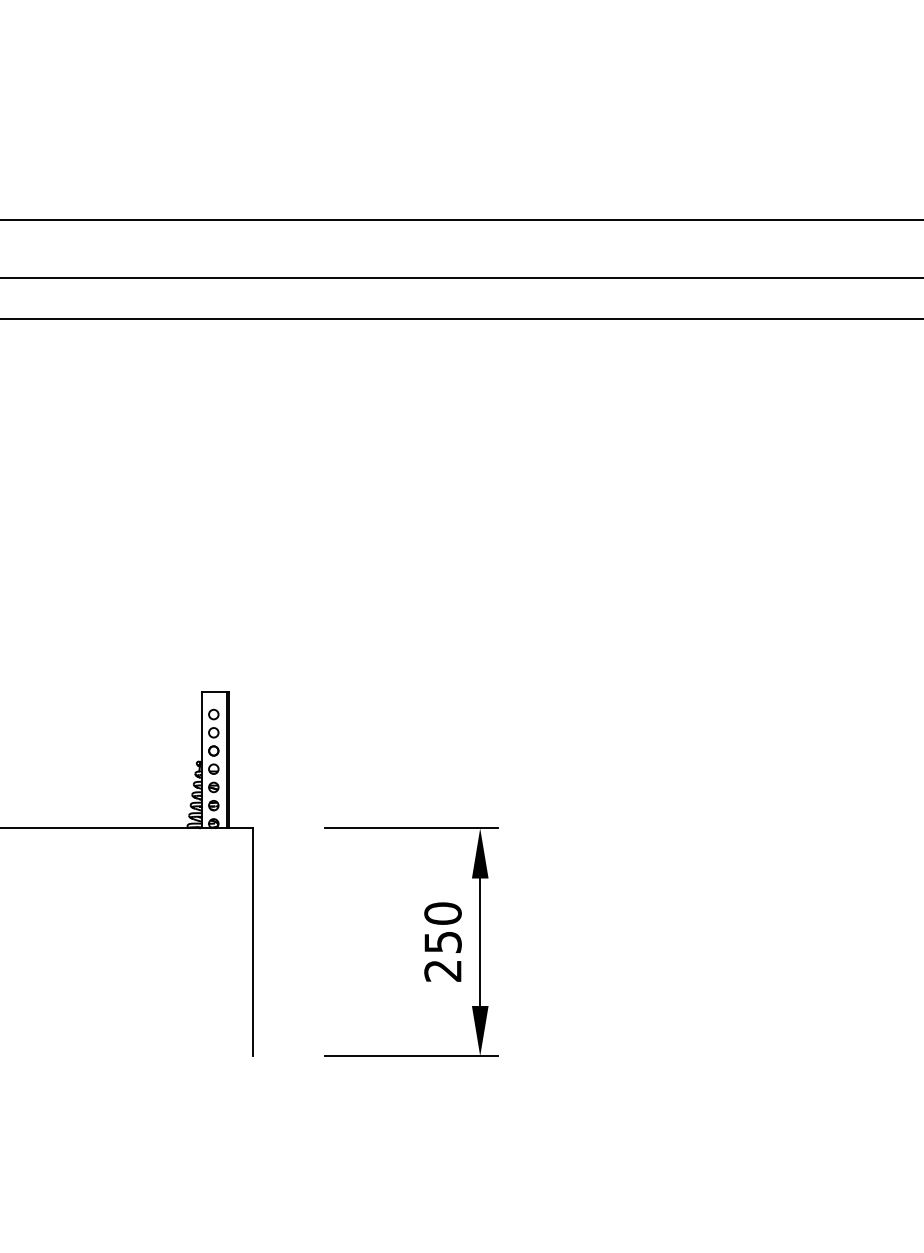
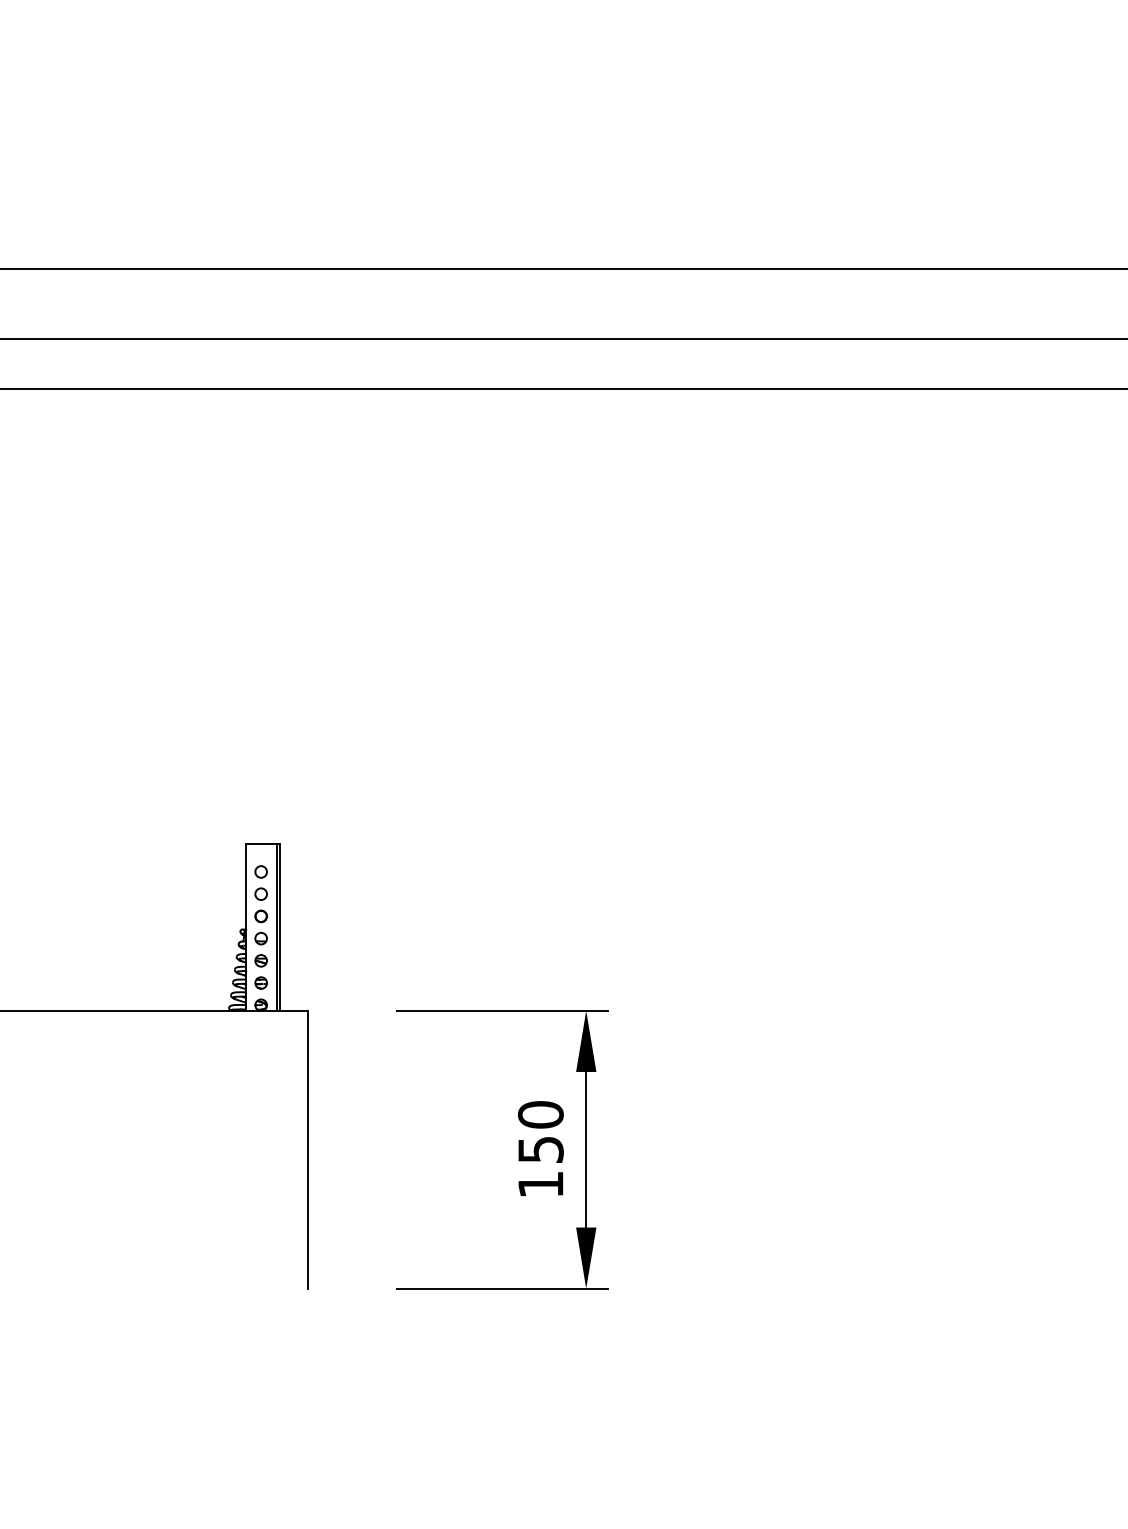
text: (442, 970) -> (540, 1184), 250 -> 150

